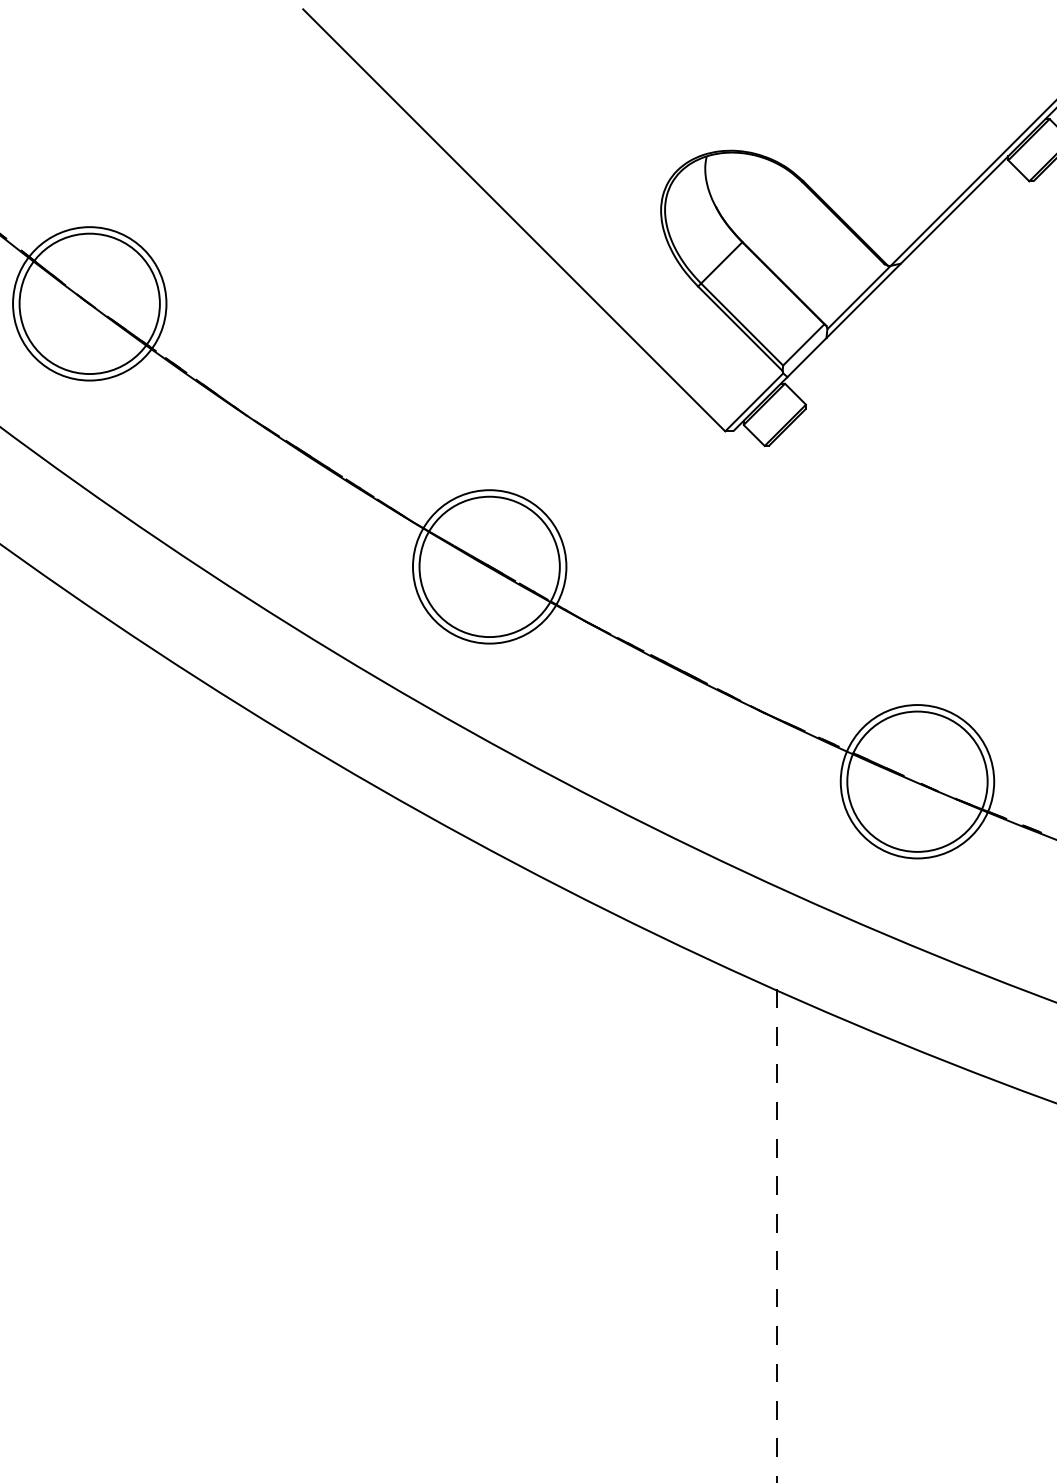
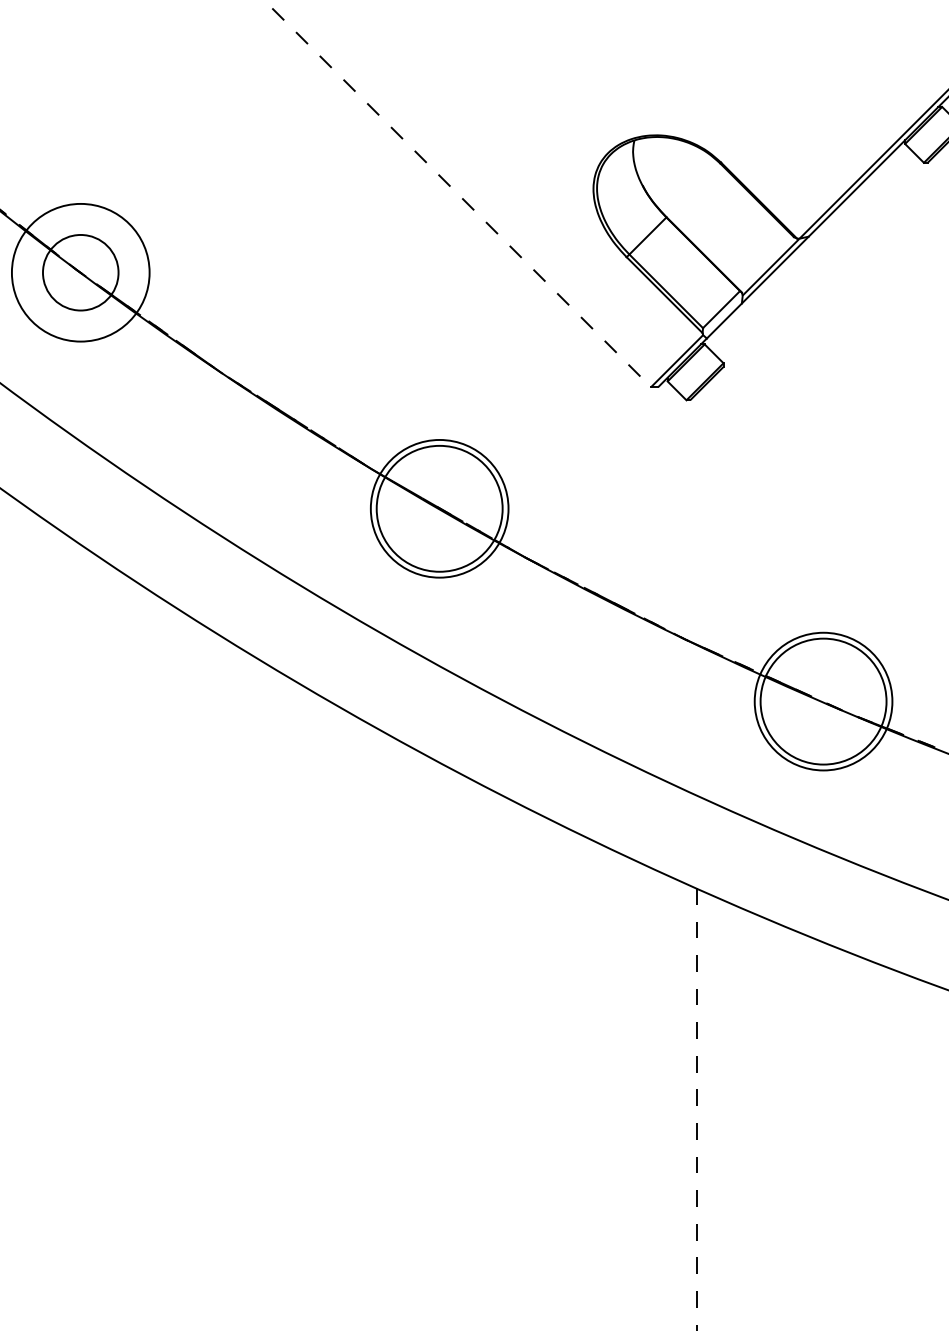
line: (514, 220) -> (461, 197), solid -> dashed
circle: (89, 303) -> (80, 272), size x0.6

